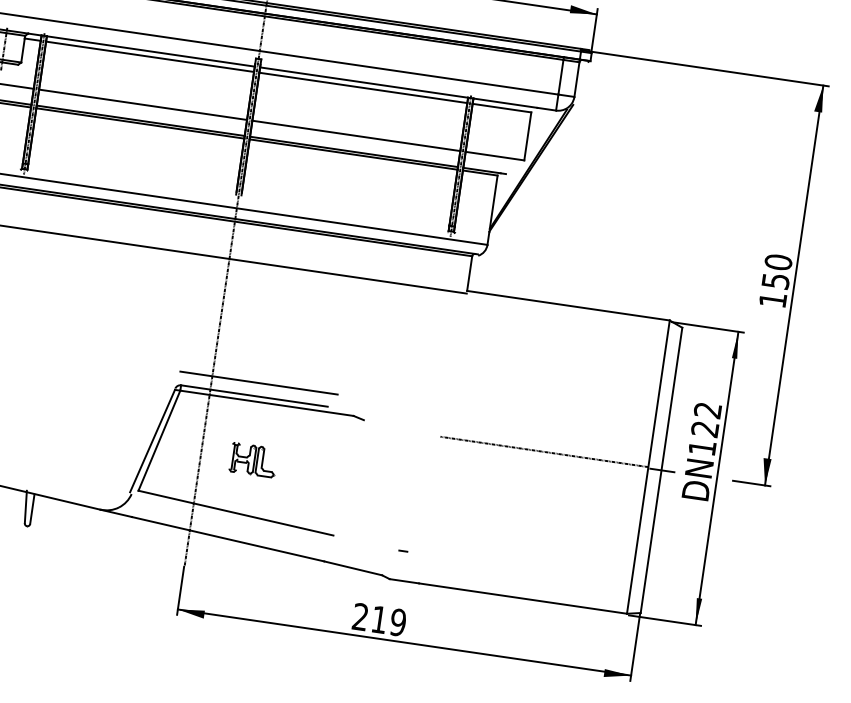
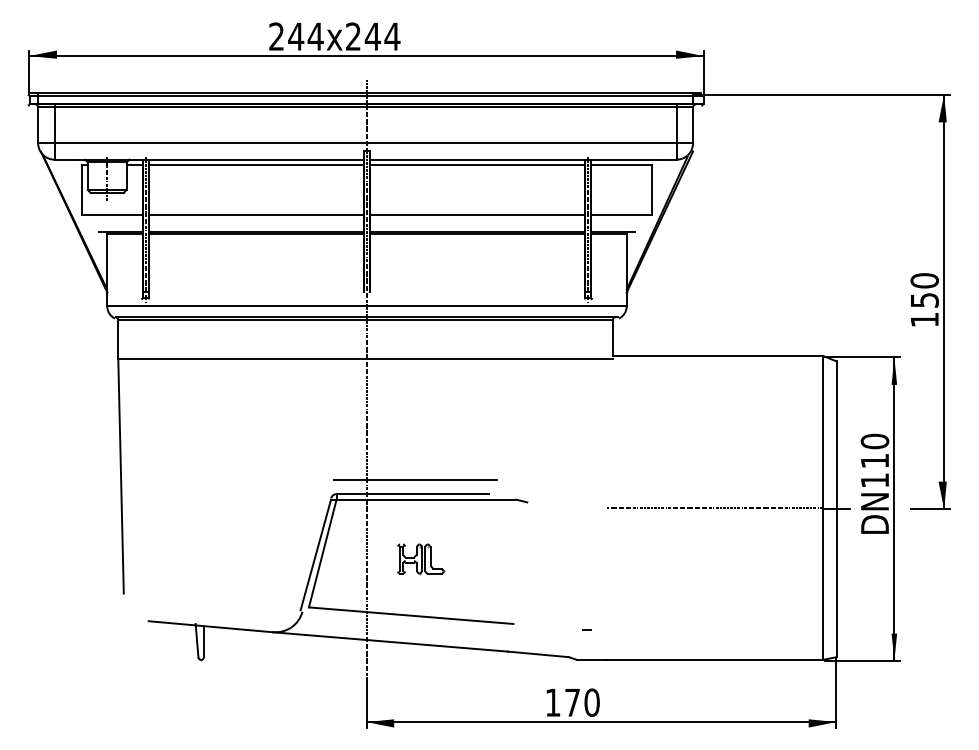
text: (706, 418) -> (874, 450), 122 -> 110
text: (379, 619) -> (572, 702), 219 -> 170

